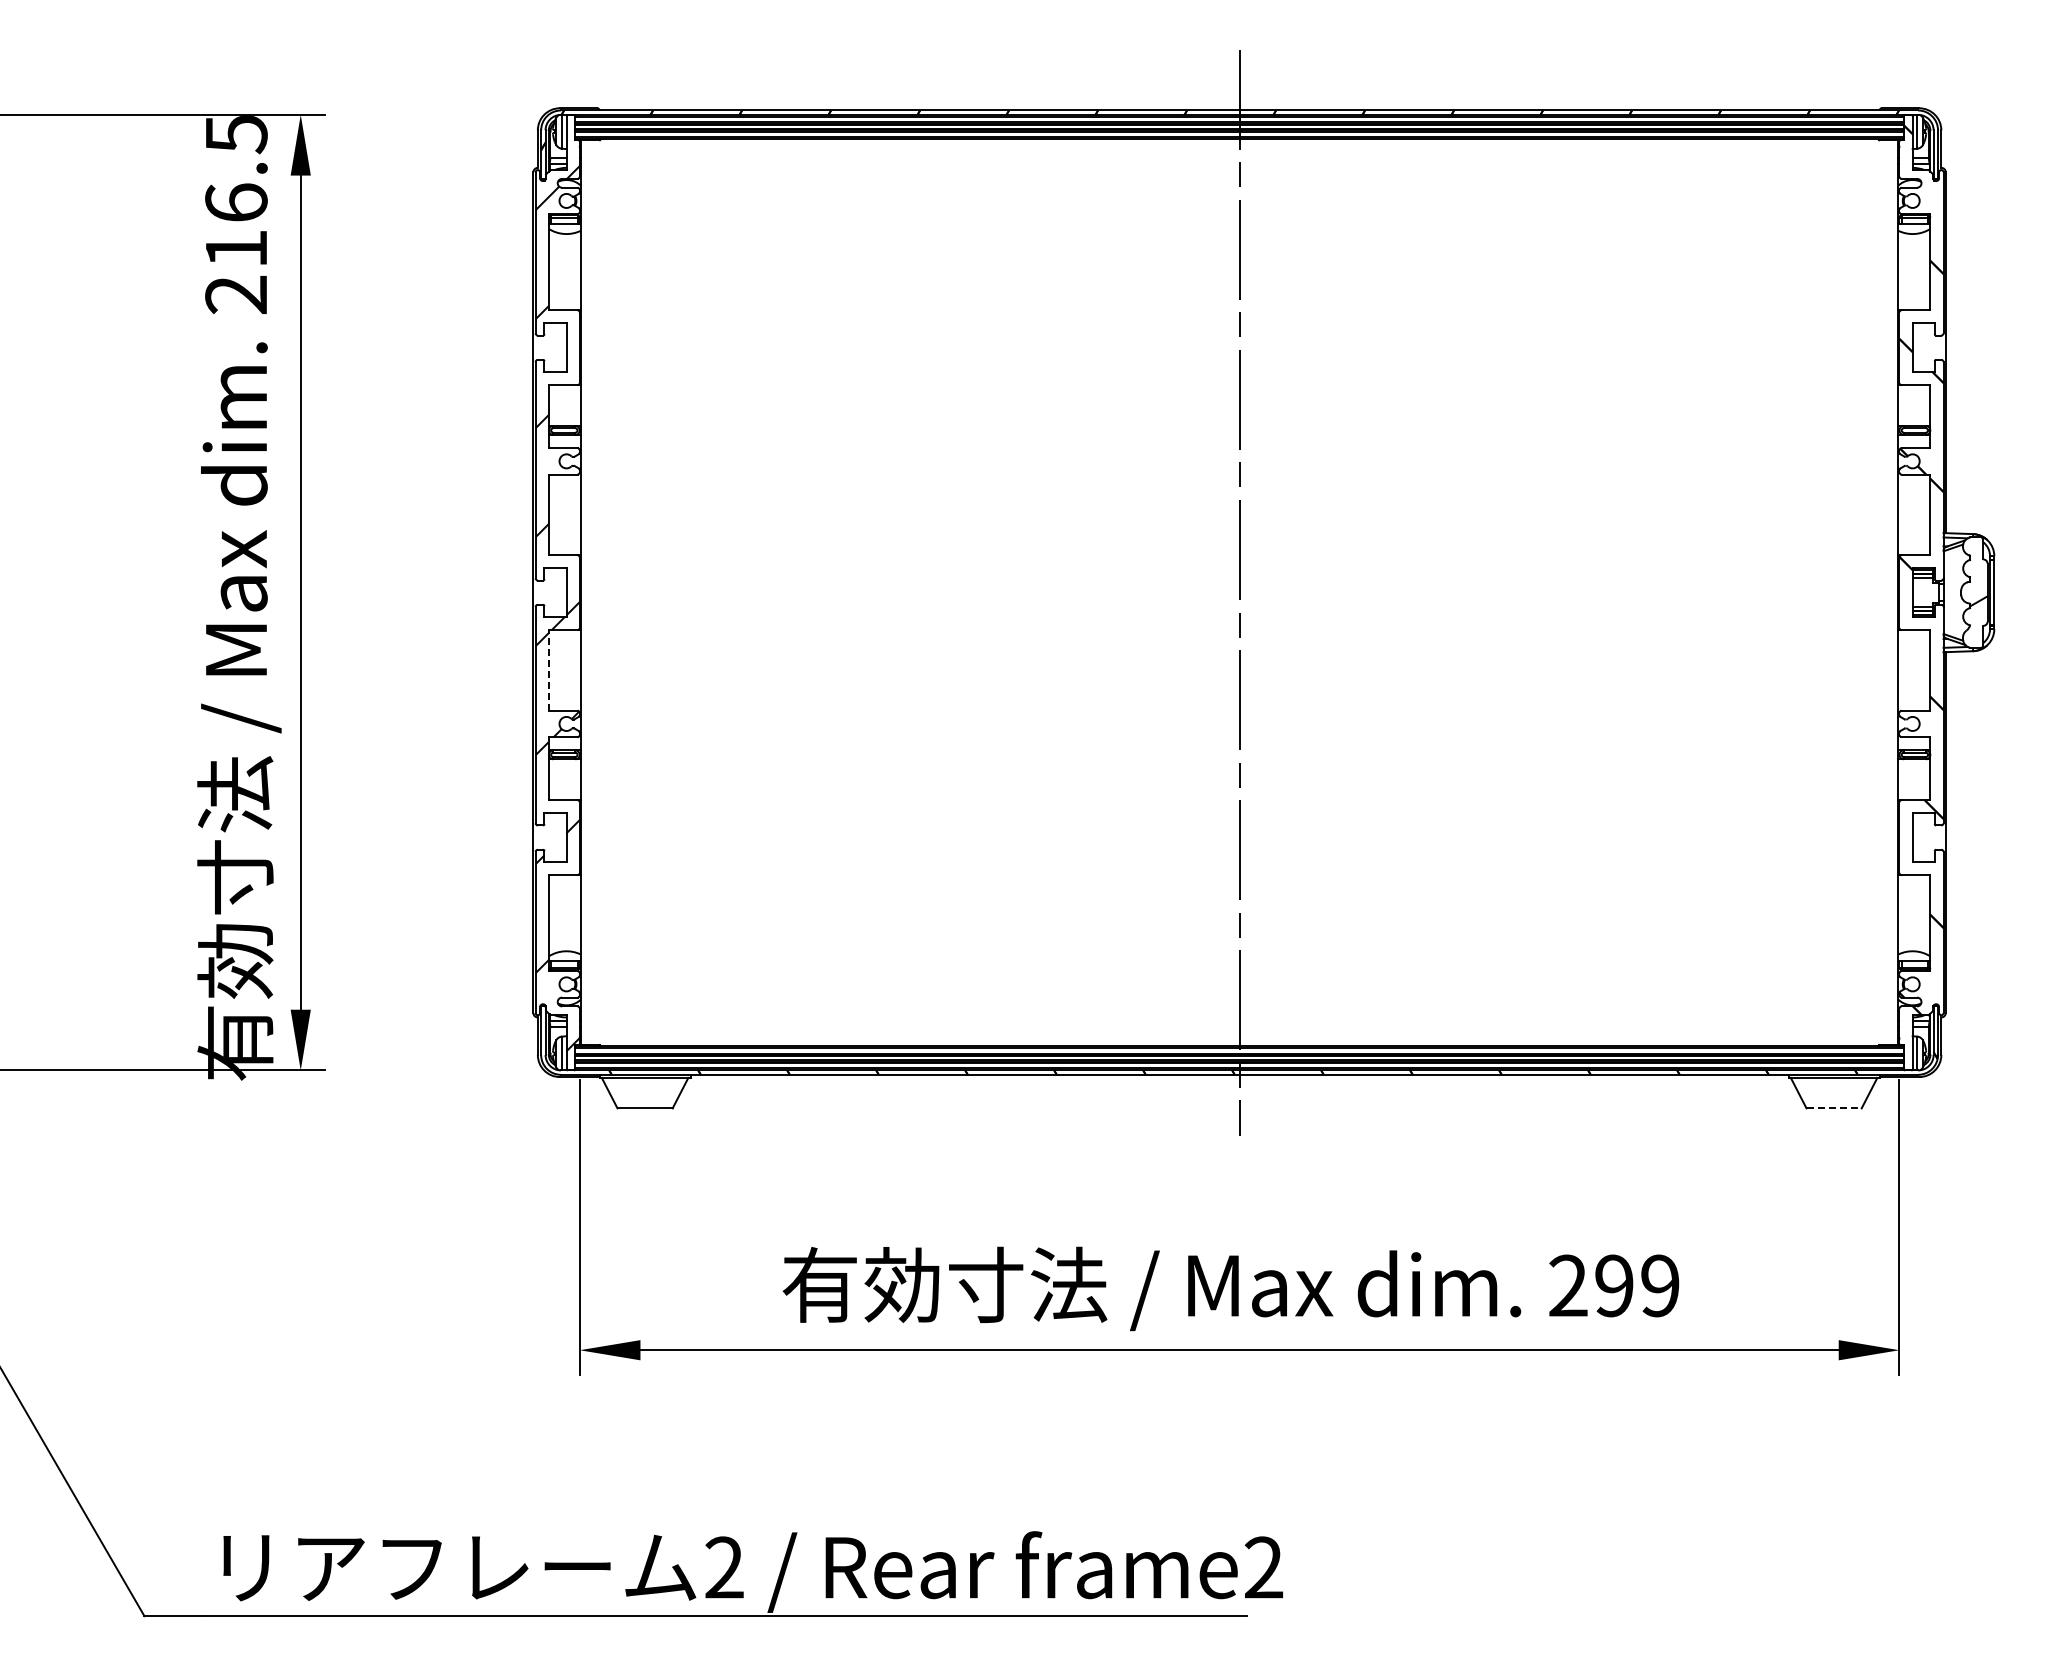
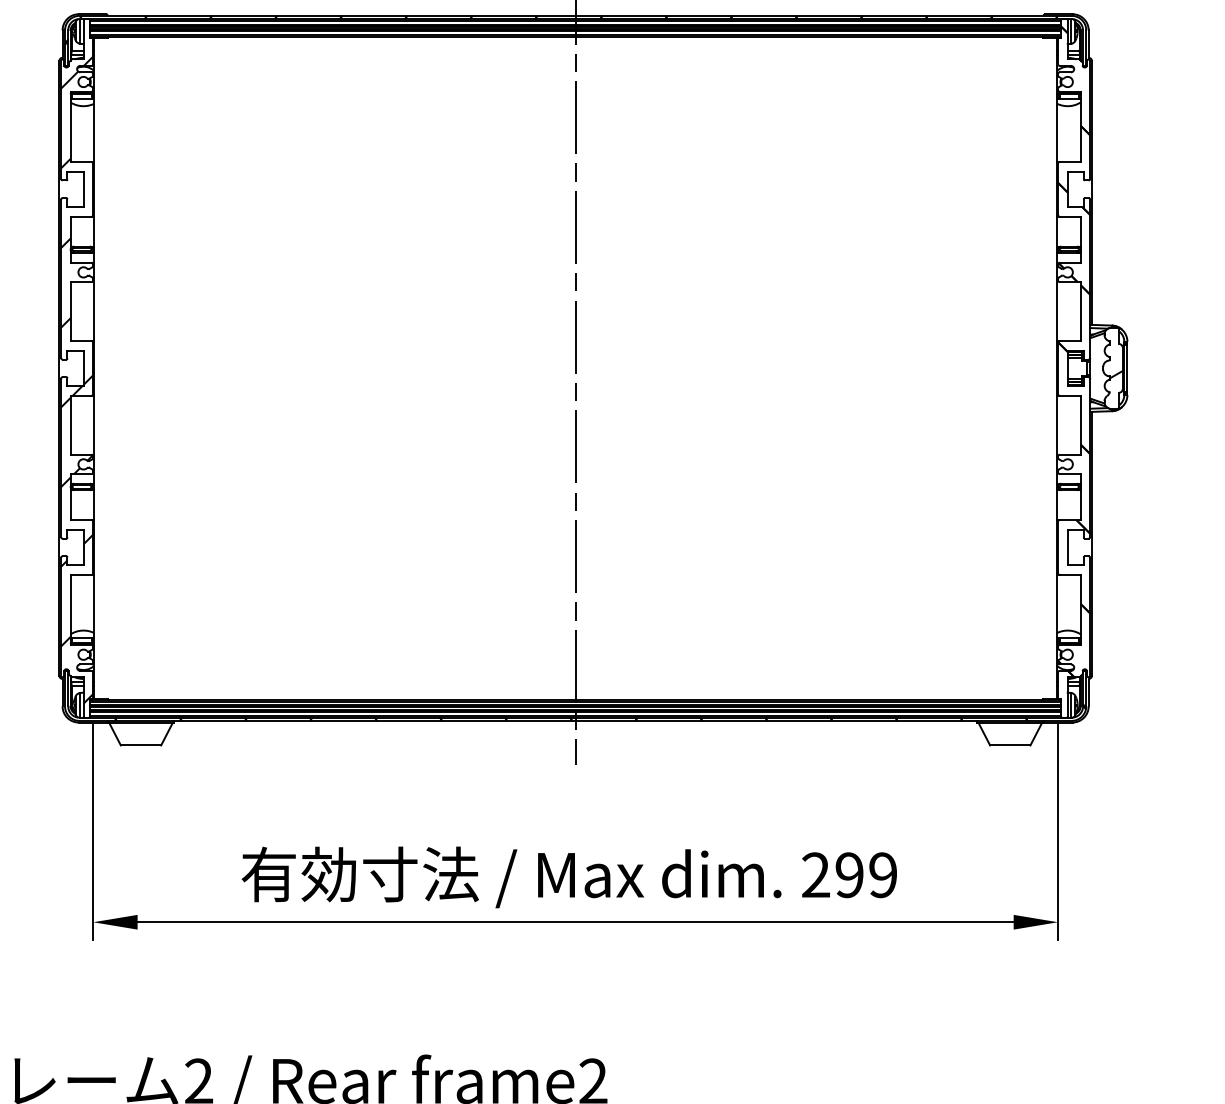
line: (548, 669) -> (70, 424), dashed -> solid
line: (1834, 1108) -> (1010, 745), dashed -> solid

